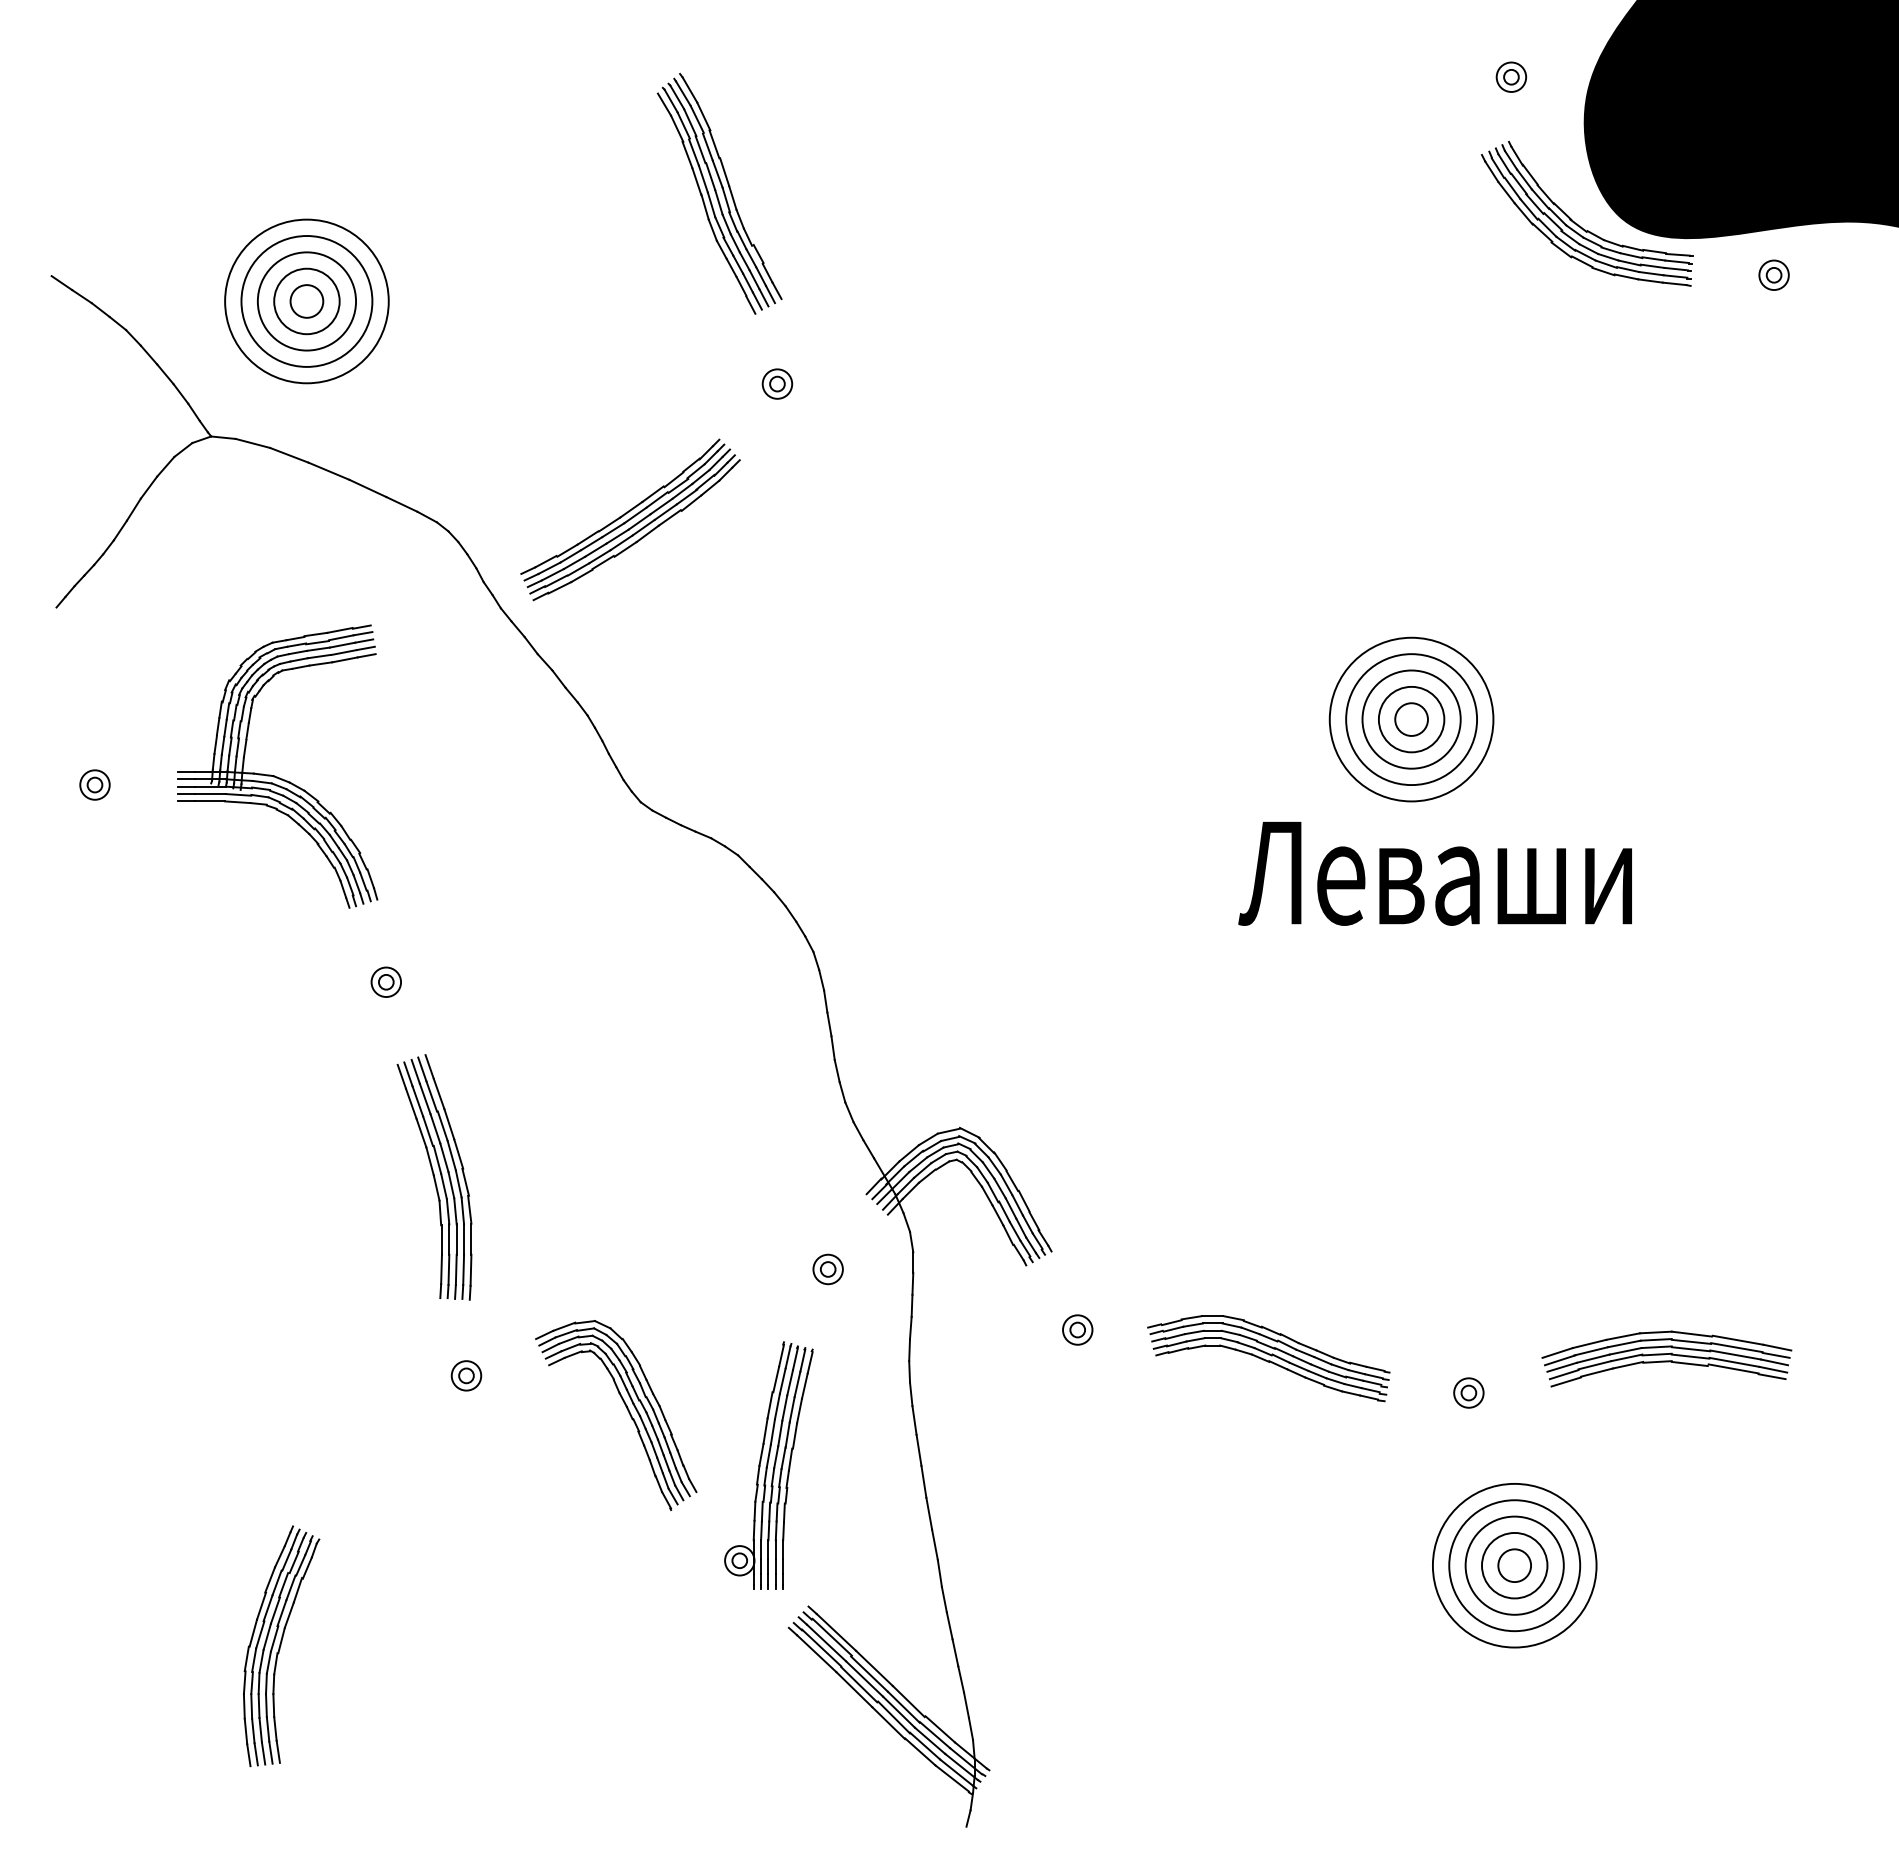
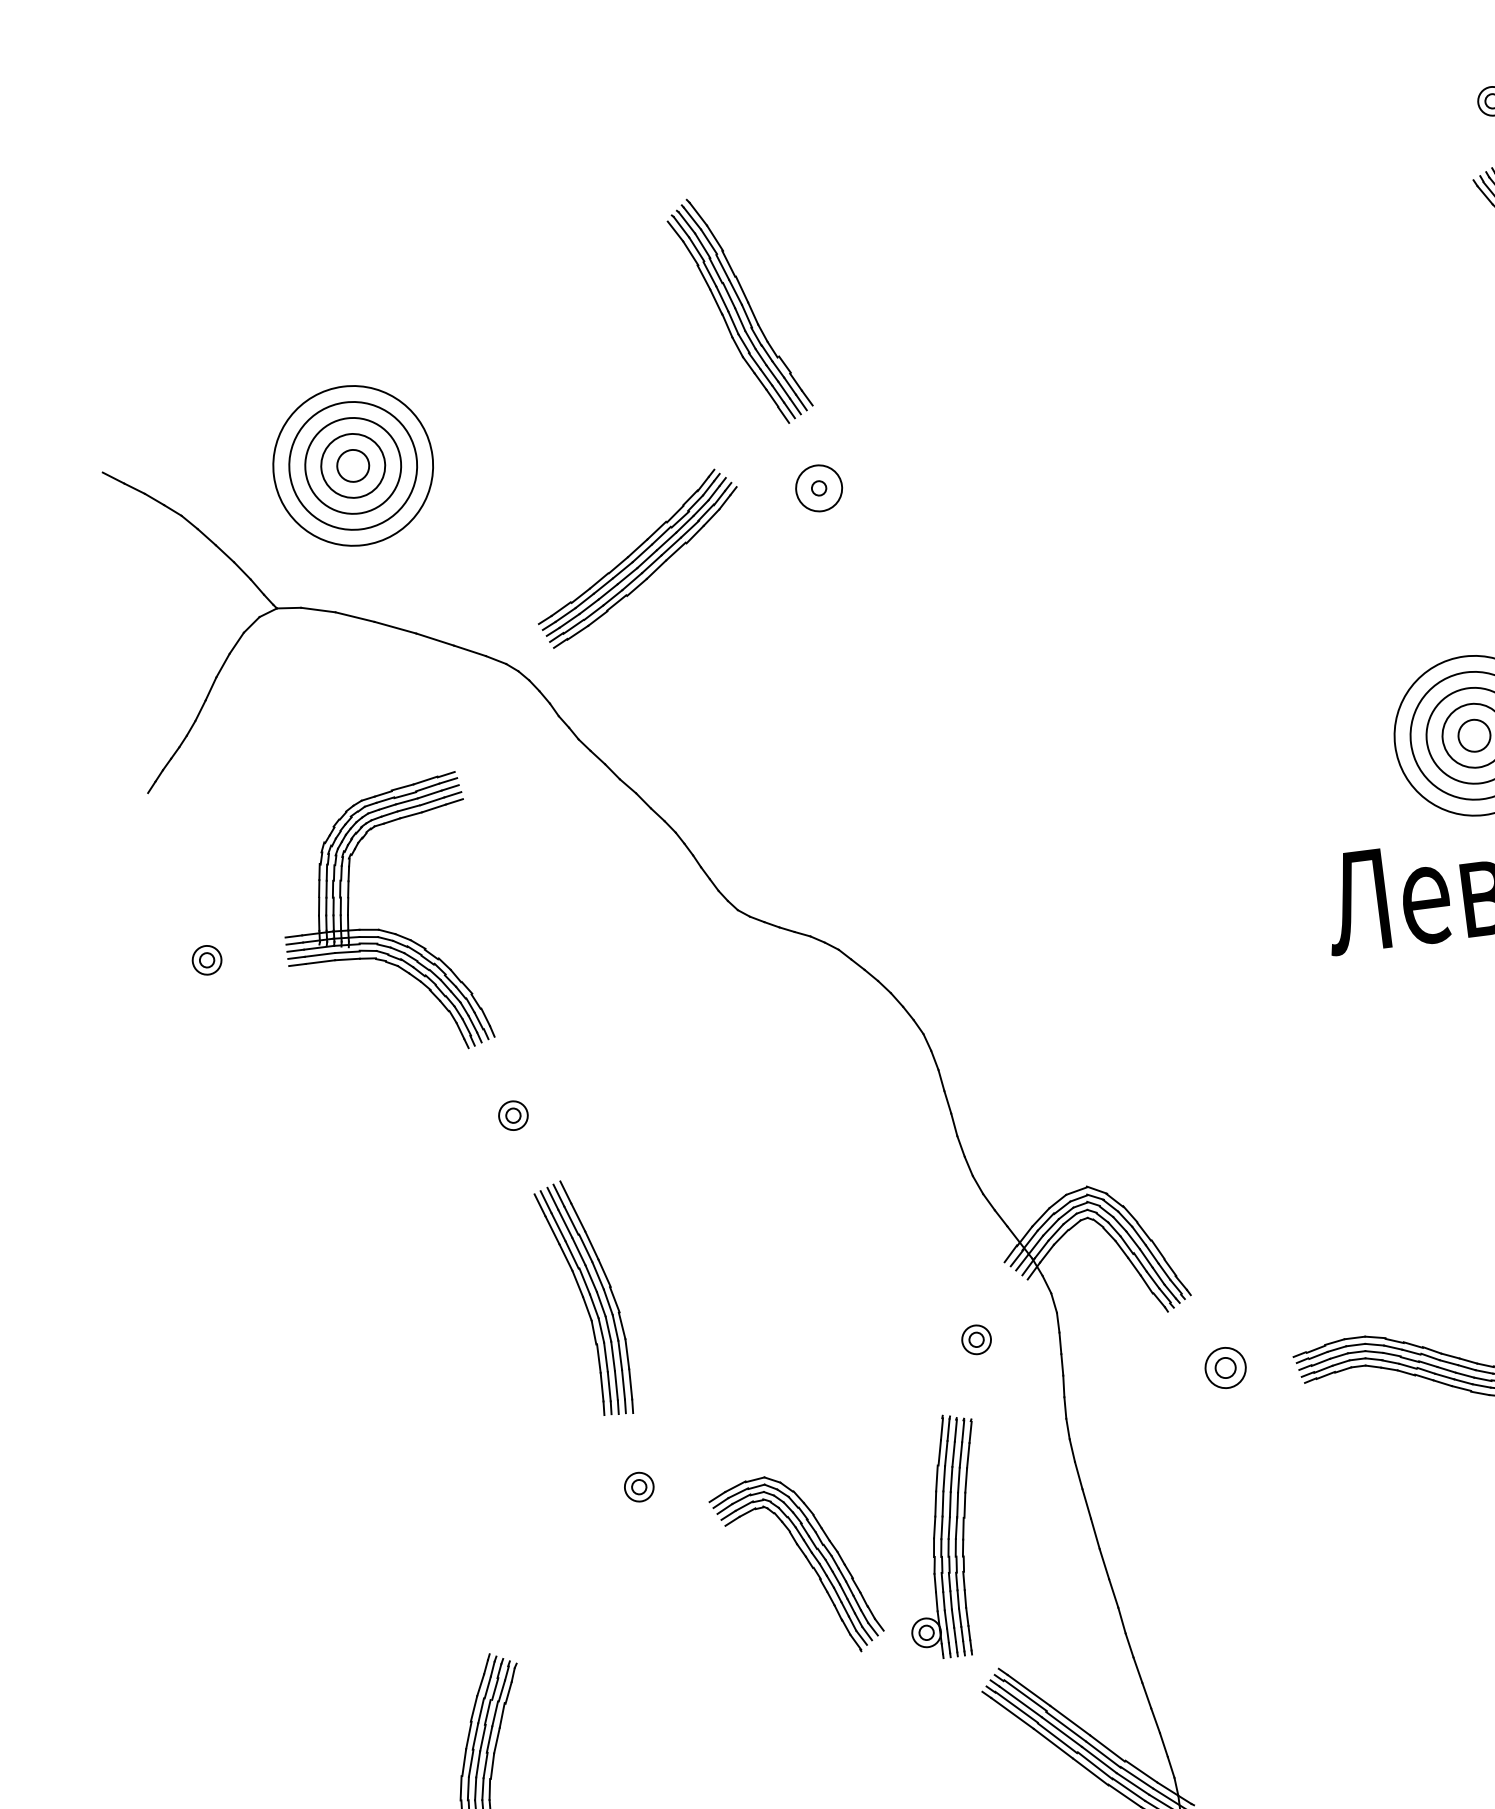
circle: (777, 383) -> (819, 487), size x1.6
part: (630, 519) -> (638, 557), moved
part: (1077, 1329) -> (1225, 1367), size x1.4
part: (627, 1410) -> (806, 1560), moved

